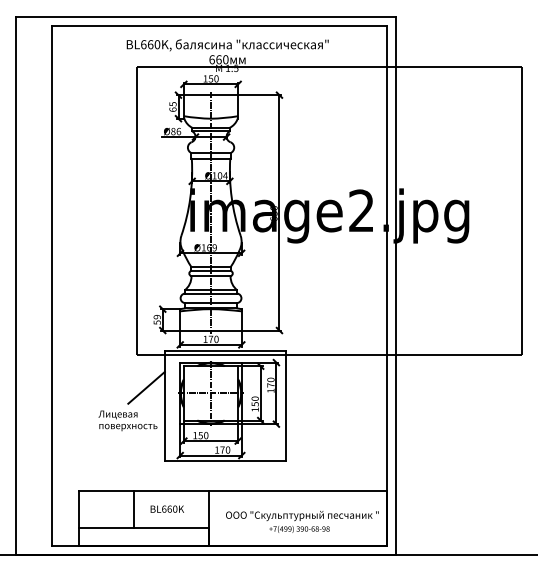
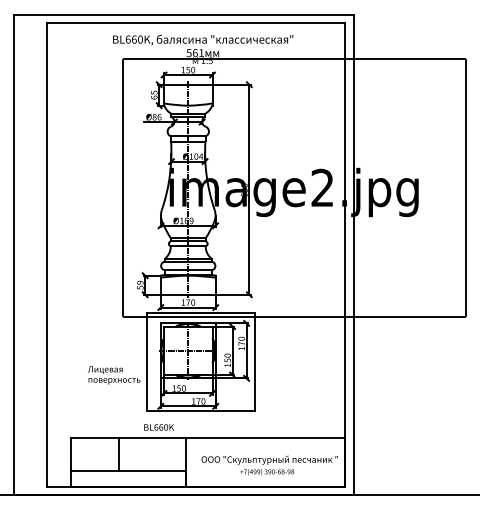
text: (218, 59) -> (194, 52), 660 -> 561
line: (146, 387) -> (130, 345), removed
text: (166, 508) -> (158, 426), moved

